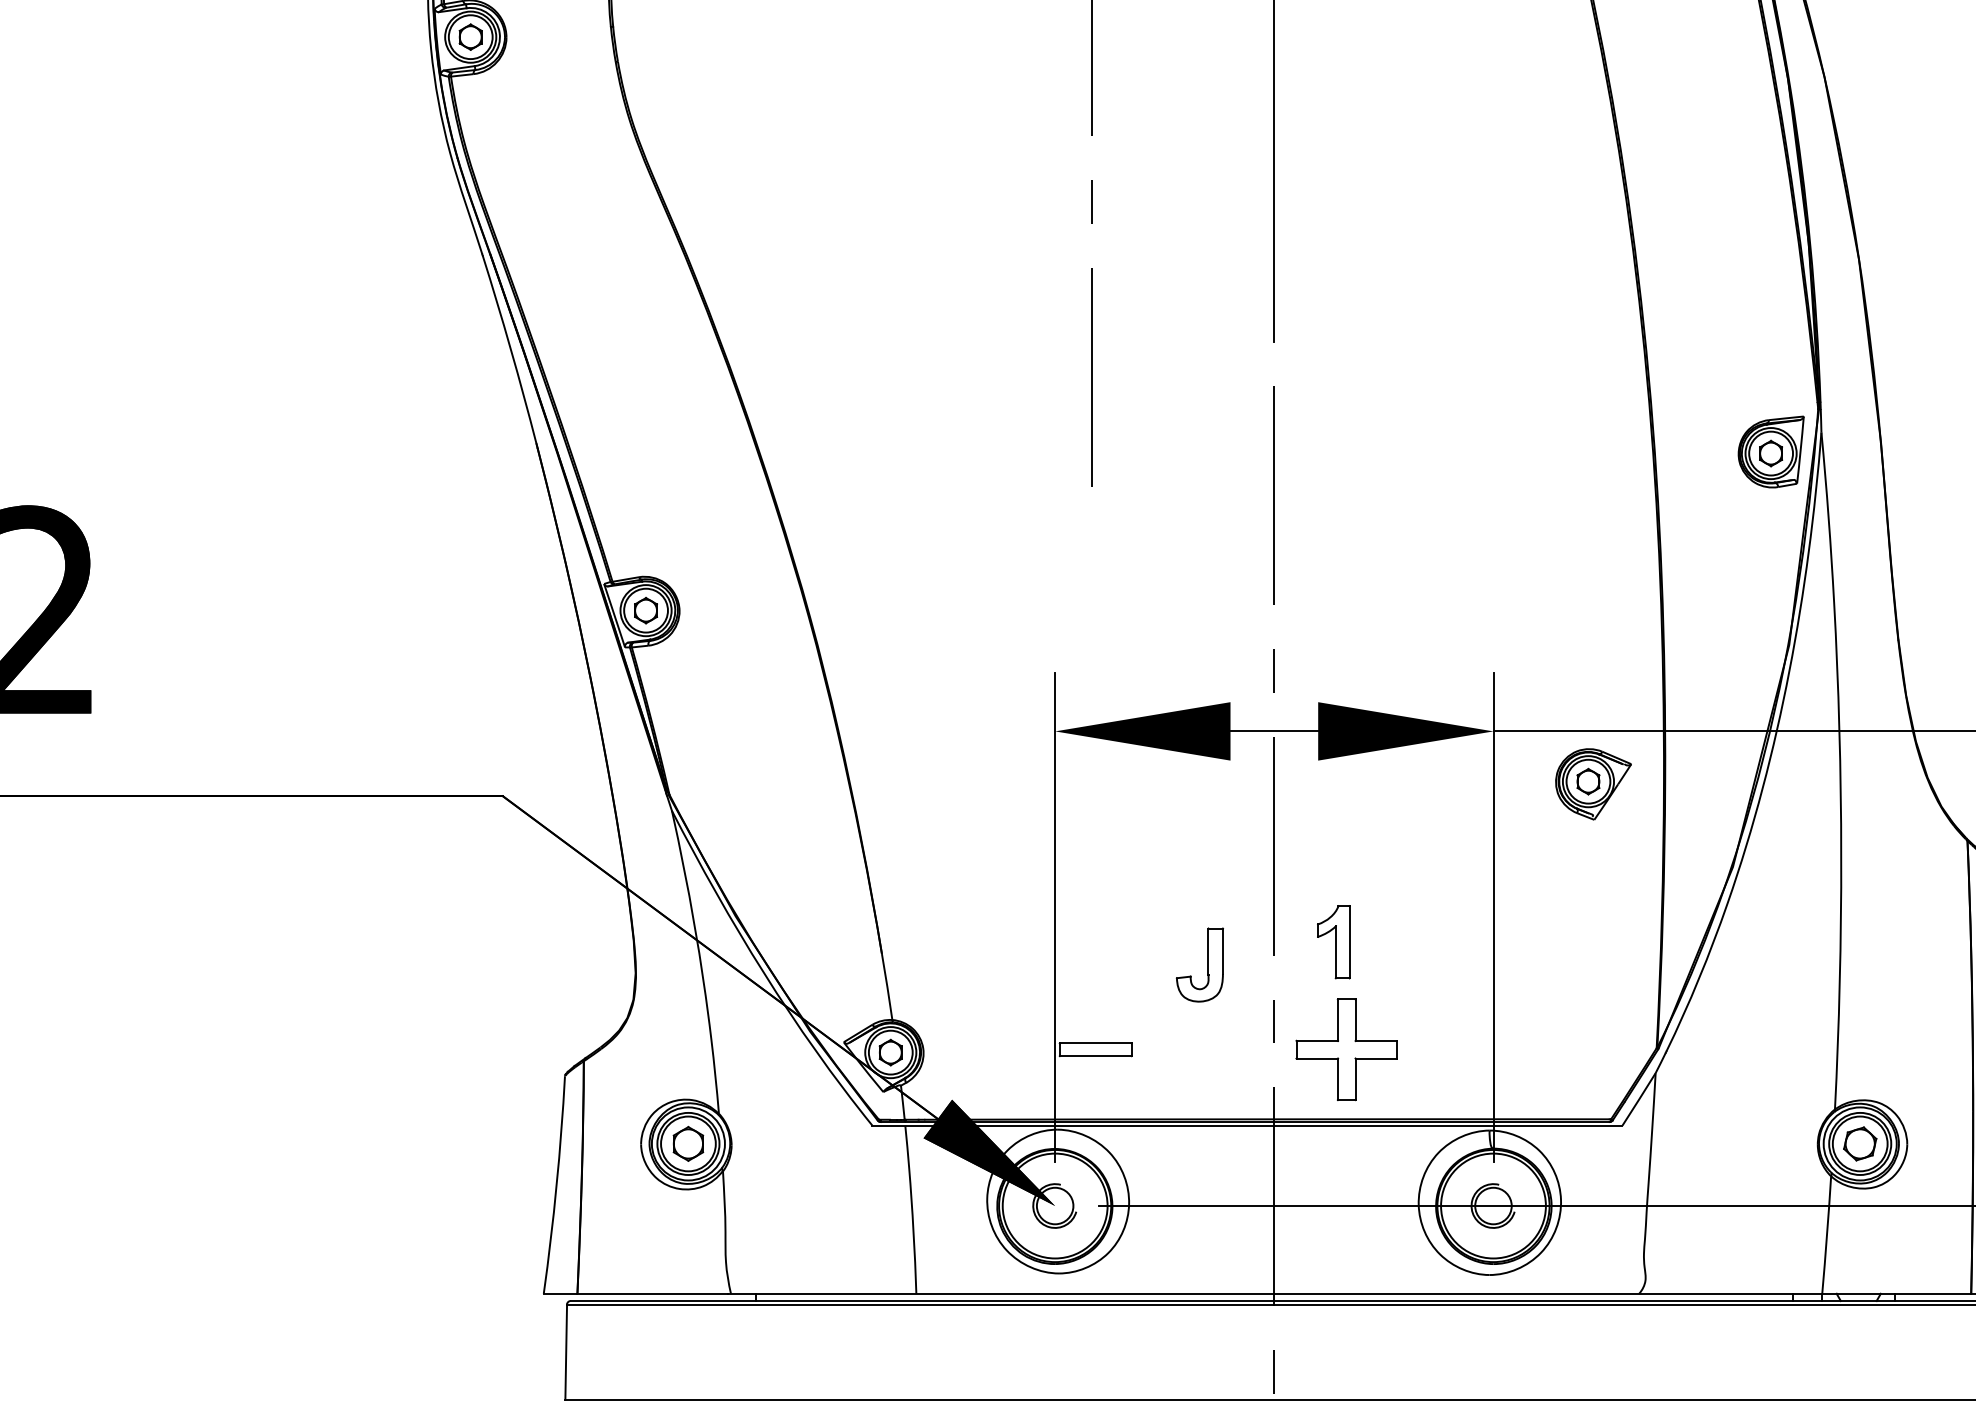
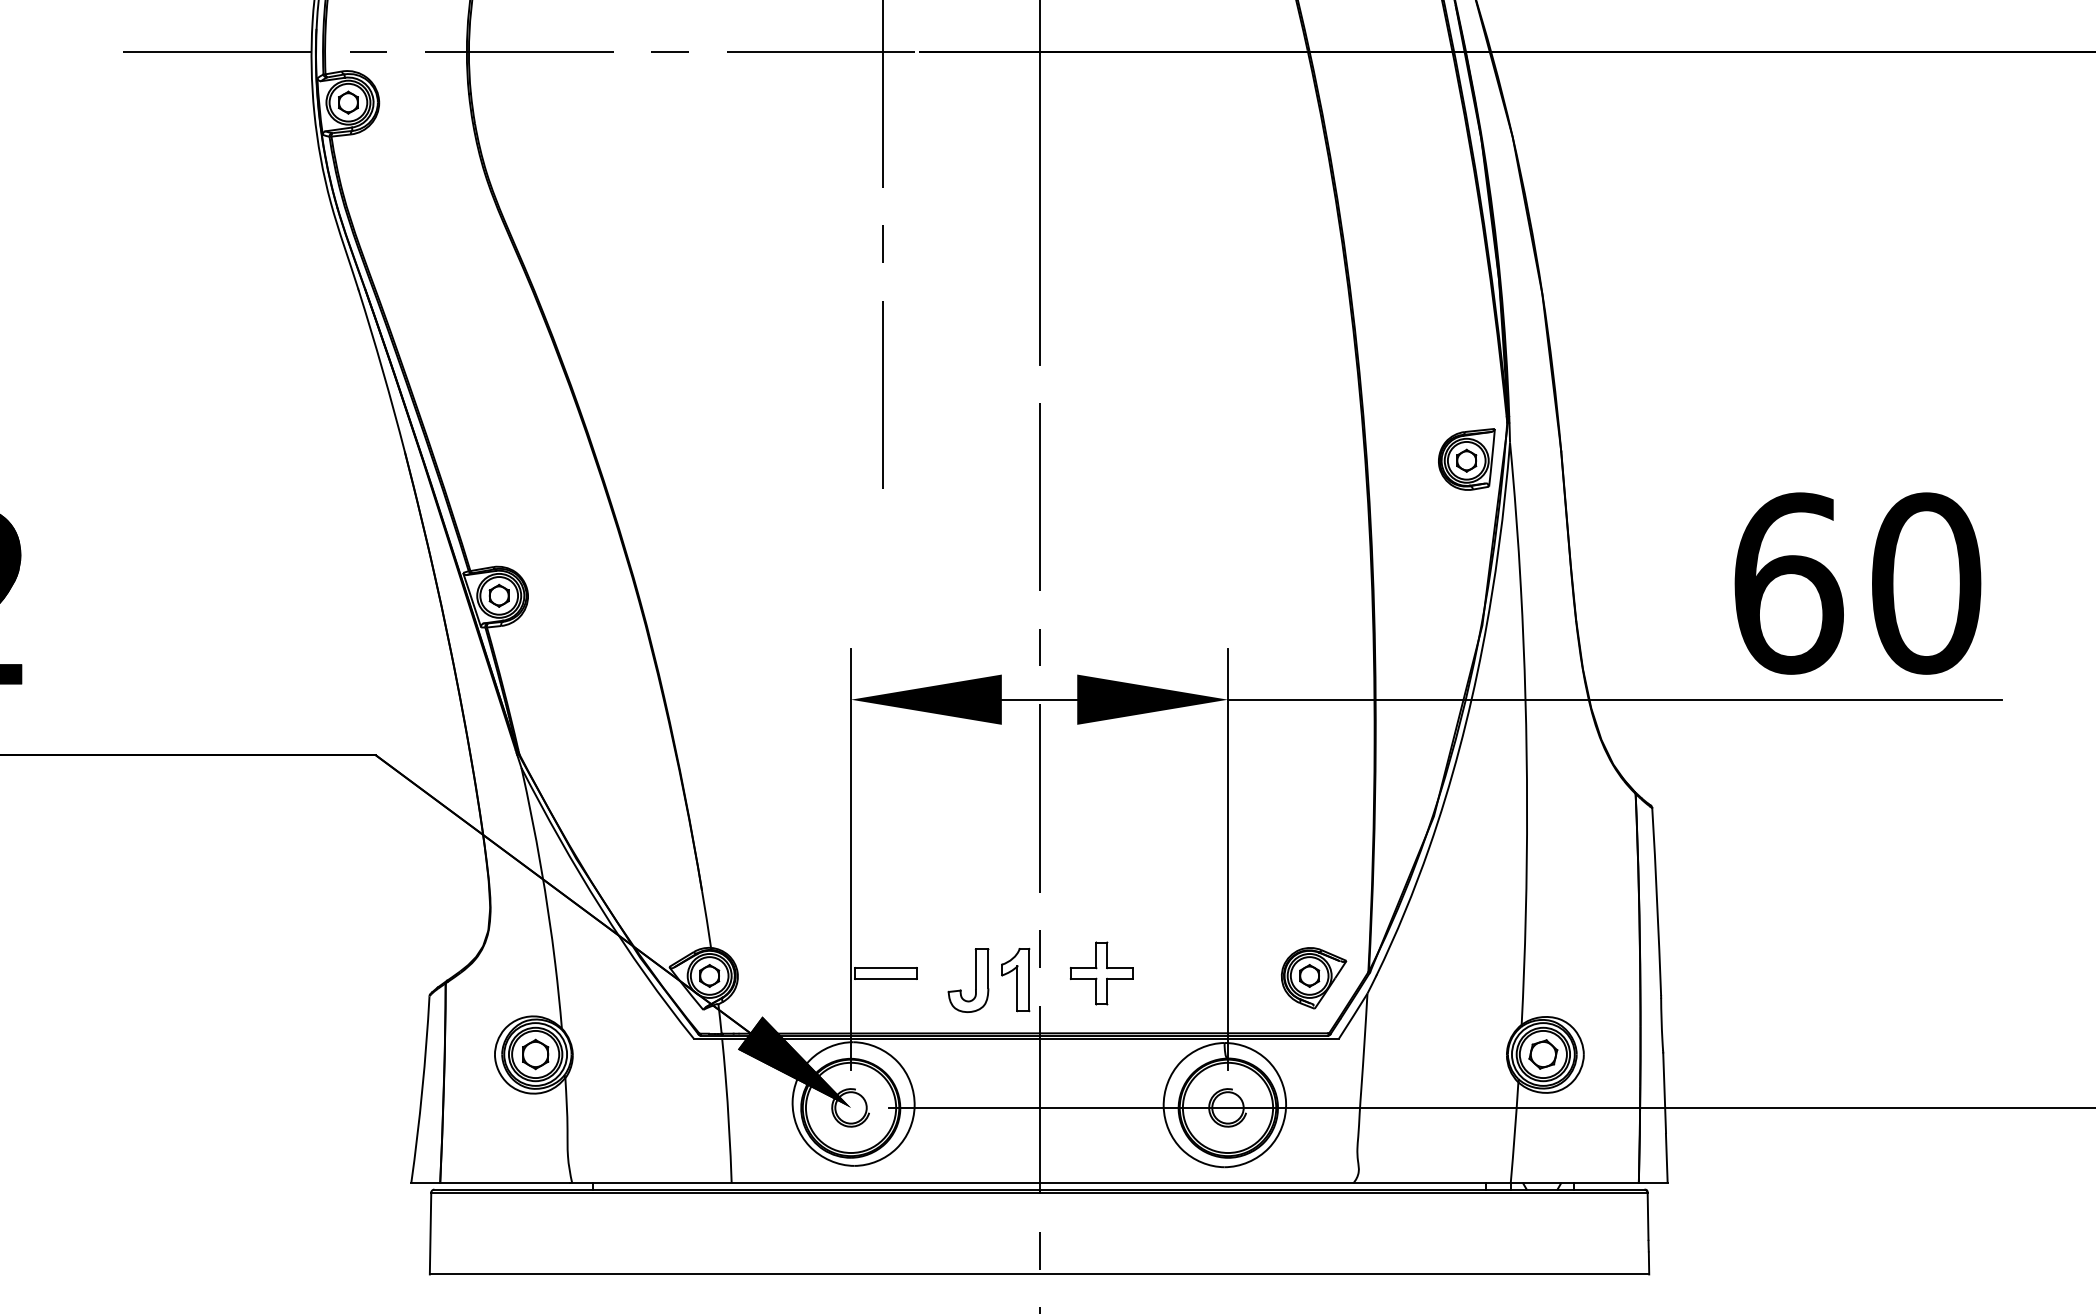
part: (1592, 784) -> (1313, 978), moved
part: (1333, 942) -> (1015, 980), moved
part: (1208, 964) -> (975, 980), moved
part: (1346, 1049) -> (1101, 973), size x0.71

